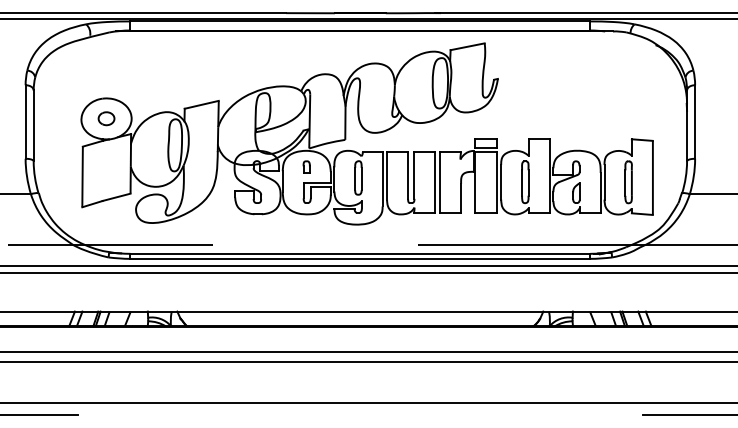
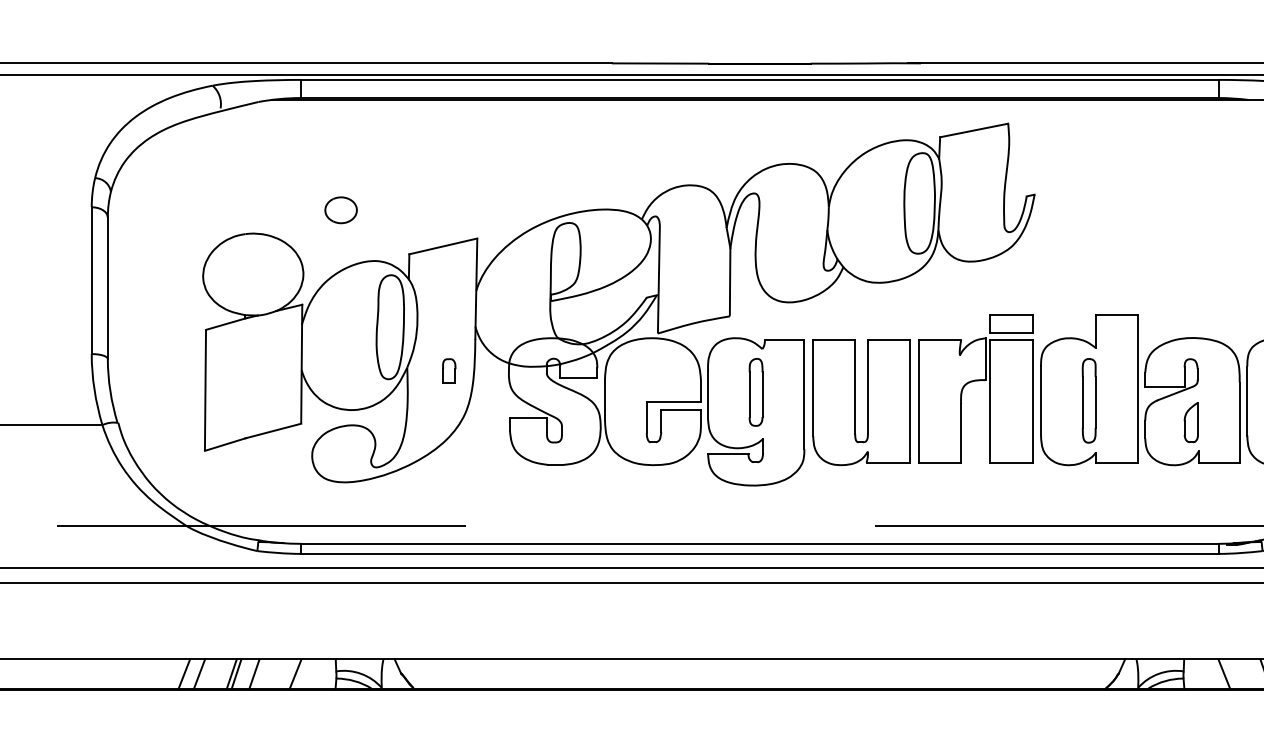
part: (106, 118) -> (341, 209), moved
part: (306, 166) -> (448, 369), moved

